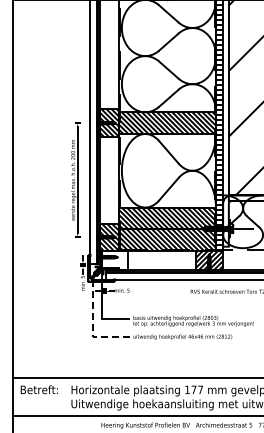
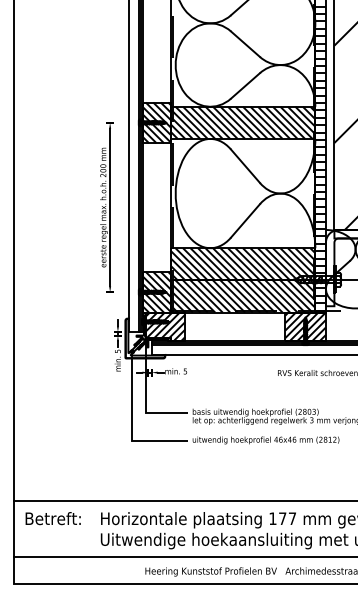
hatch: (114, 260) -> (164, 326), added
line: (92, 326) -> (132, 424), dashed -> solid

